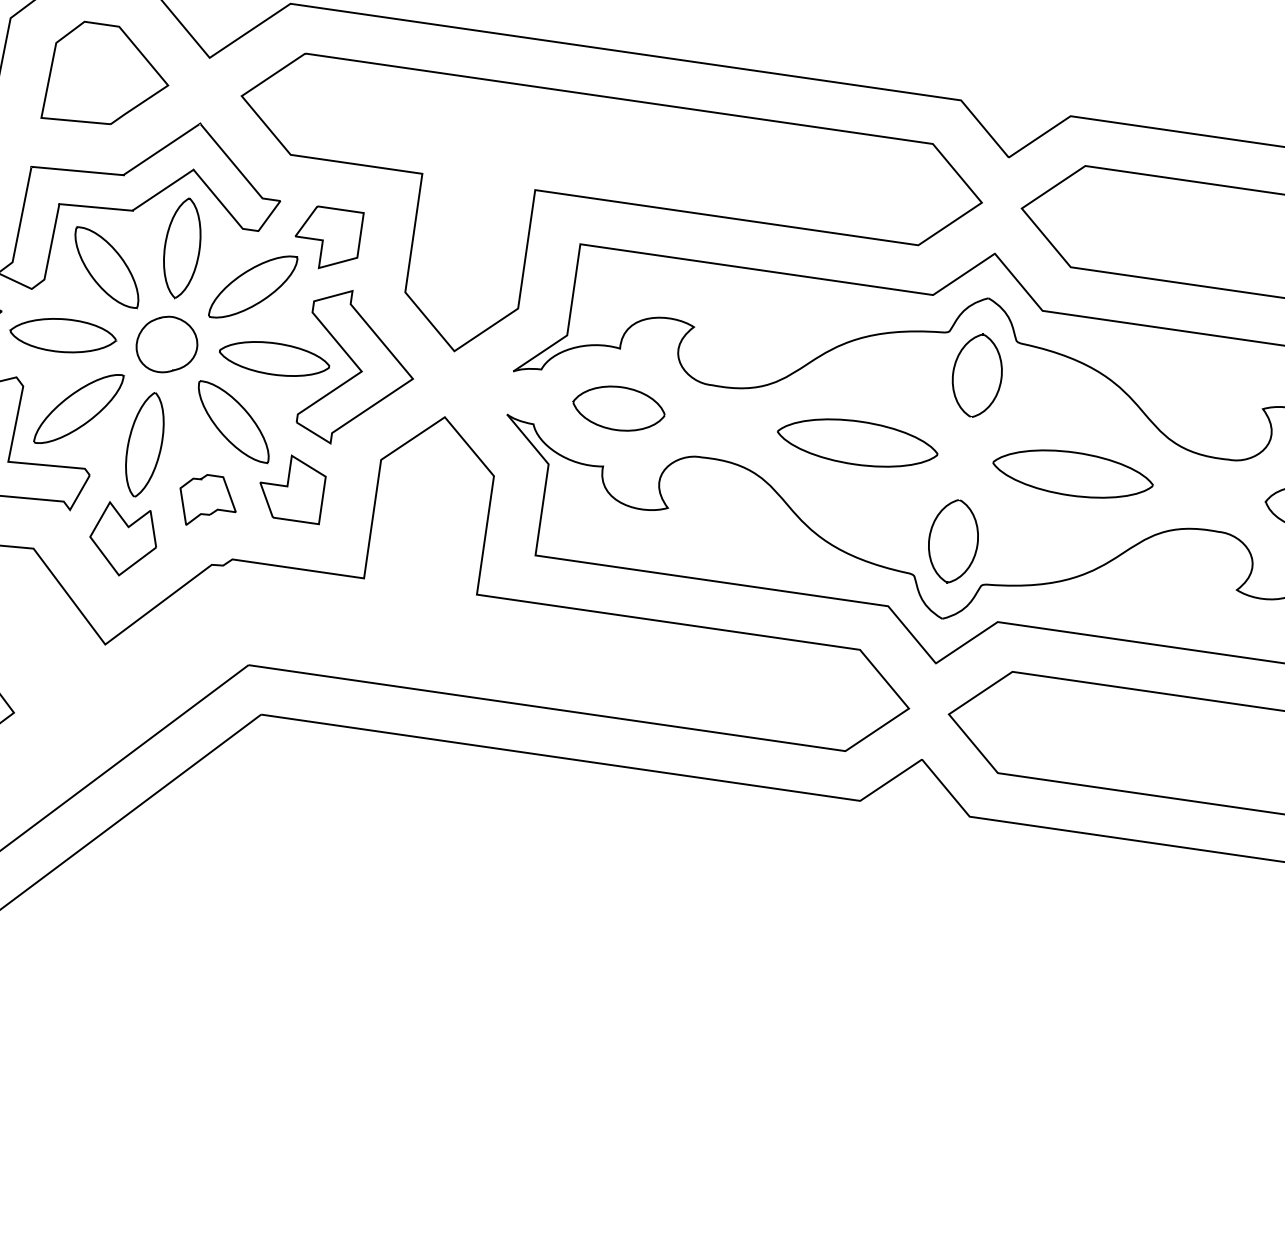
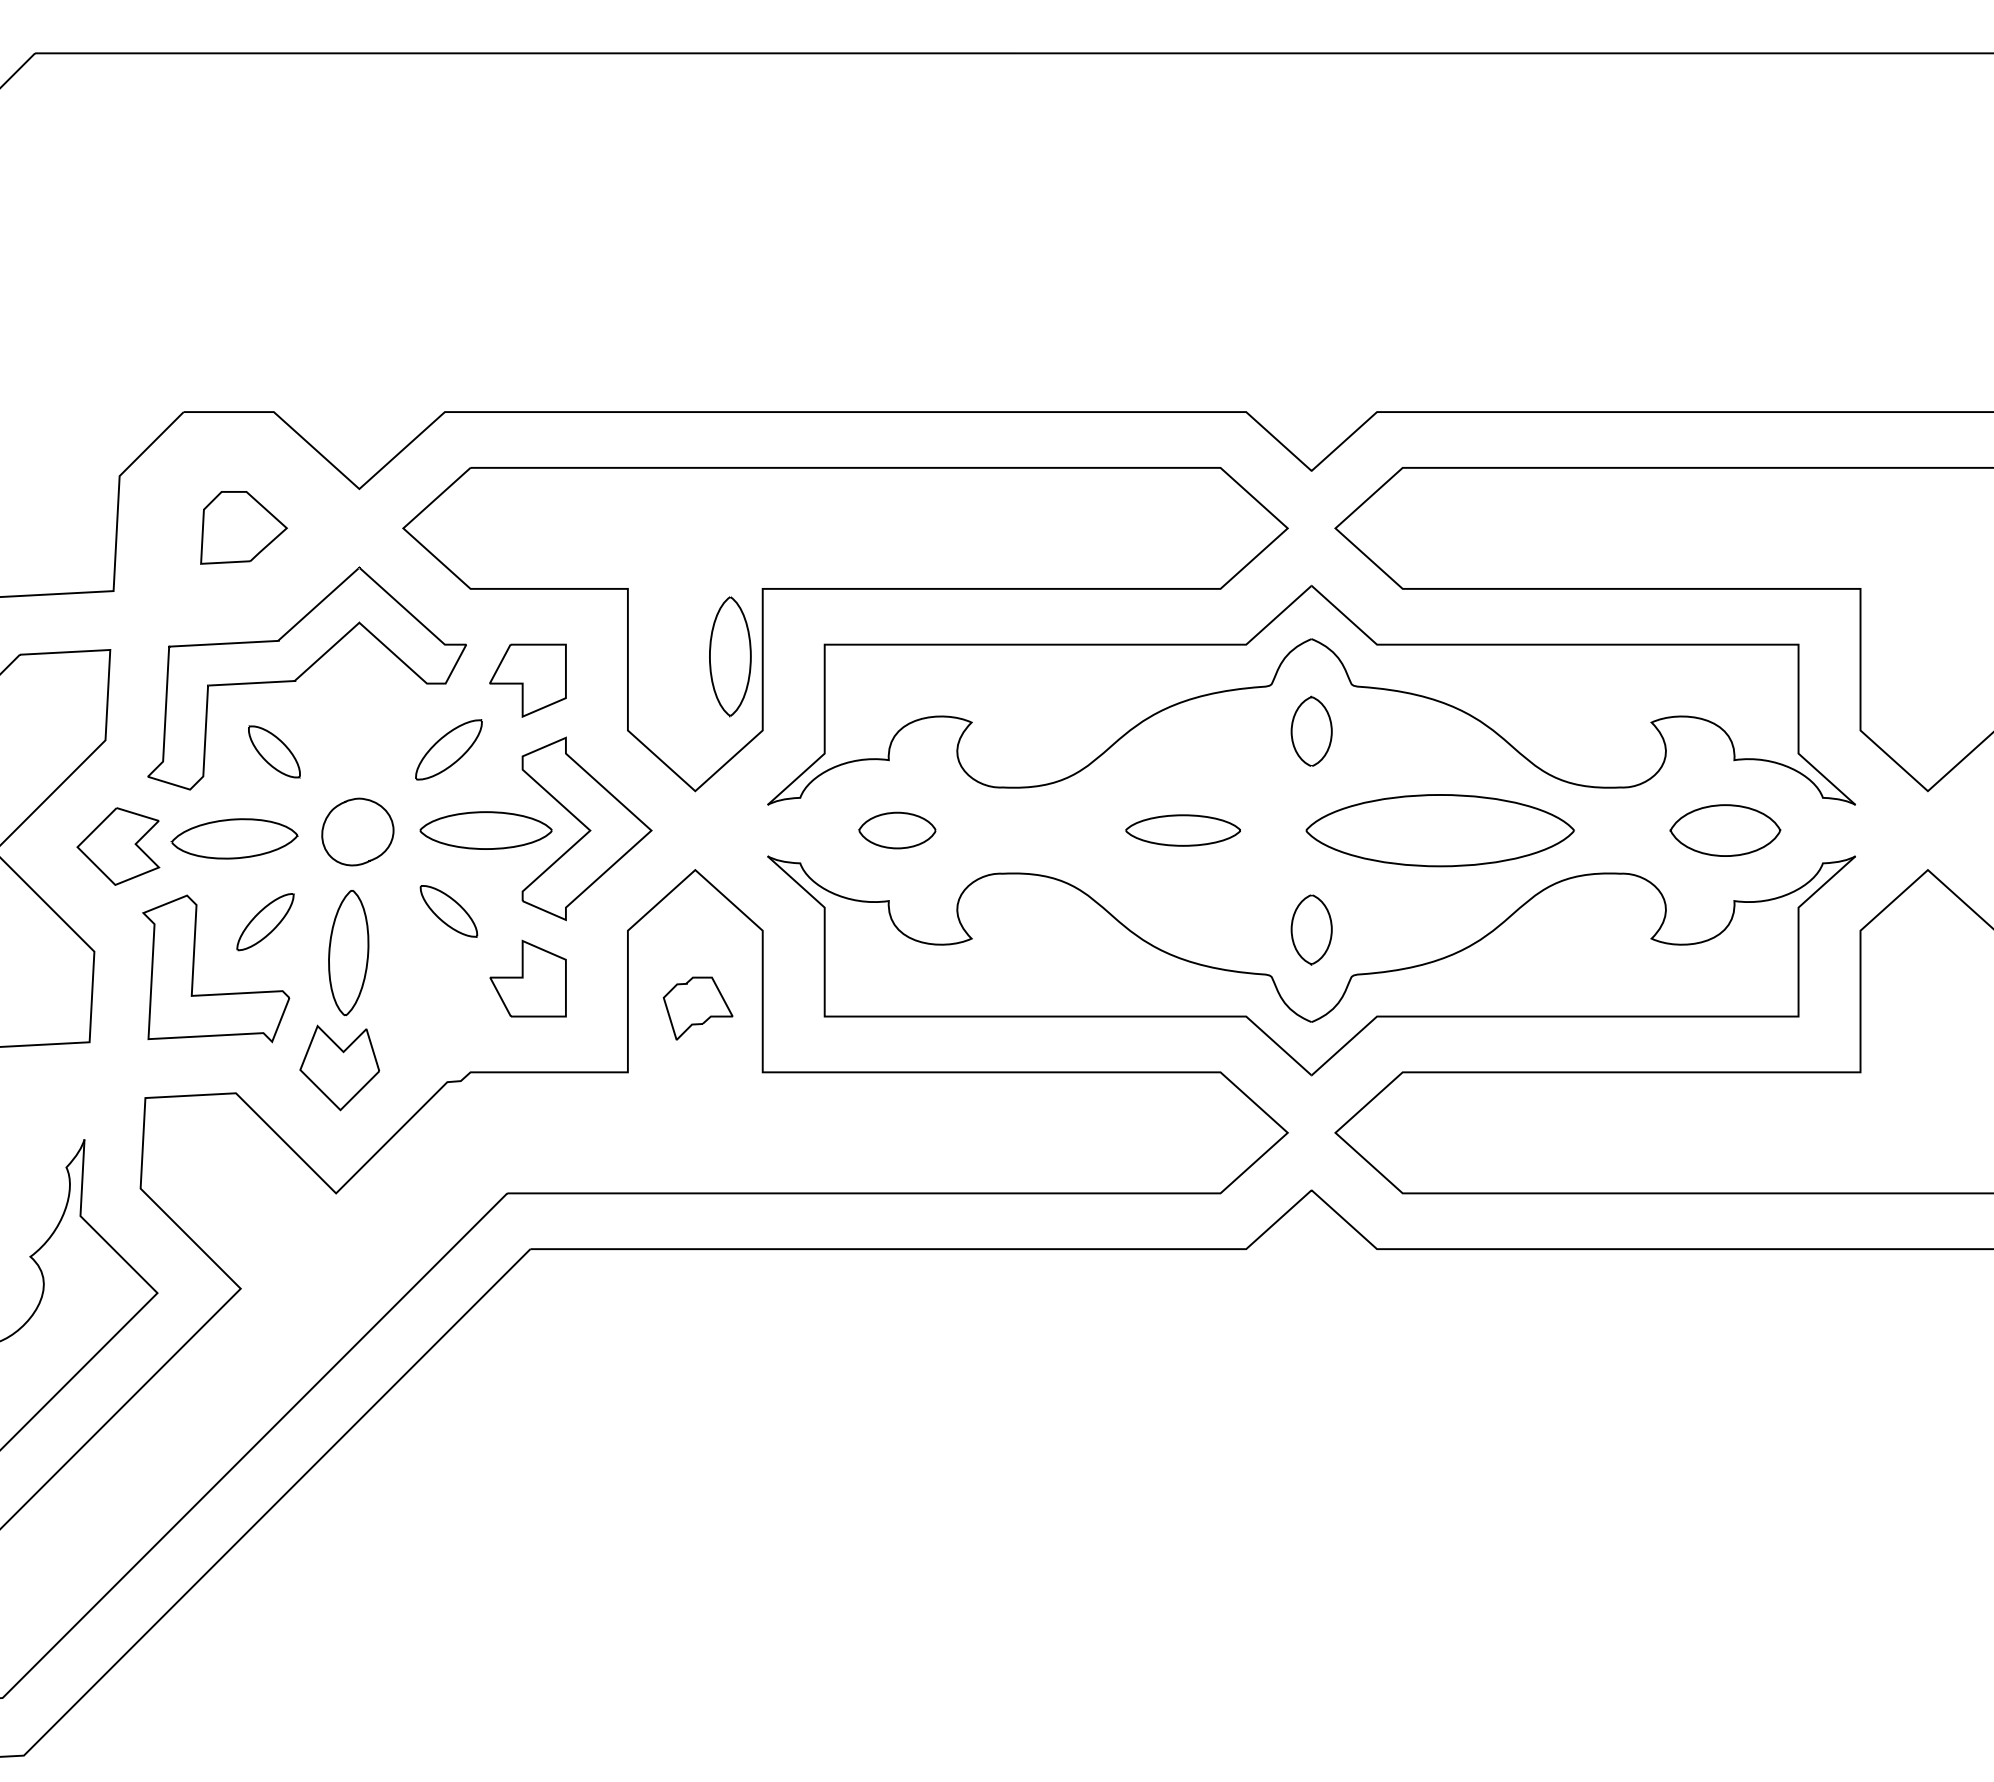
part: (108, 76) -> (243, 527), size x0.6
part: (182, 248) -> (730, 656), moved
part: (107, 267) -> (274, 751), size x0.6
part: (252, 286) -> (448, 749), size x0.7
part: (977, 375) -> (1311, 731), size x0.7
part: (79, 408) -> (265, 921), size x0.6
part: (618, 408) -> (896, 830), size x0.7
part: (233, 422) -> (448, 911), size x0.6
part: (858, 443) -> (1183, 830), size x0.6
part: (1073, 474) -> (1440, 830), size x1.4
part: (207, 501) -> (697, 1008), moved
part: (953, 541) -> (1311, 929), size x0.7

